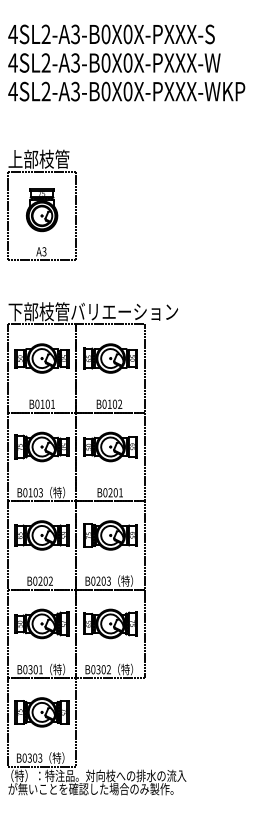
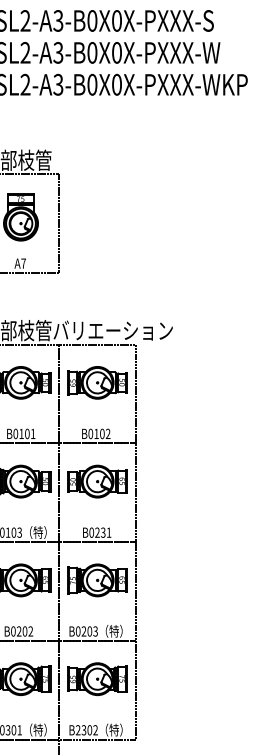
text: (44, 251) -> (23, 263), A3 -> A7
text: (115, 492) -> (102, 532), B0201 -> B0231
text: (93, 669) -> (78, 730), B0302 -> B2302

